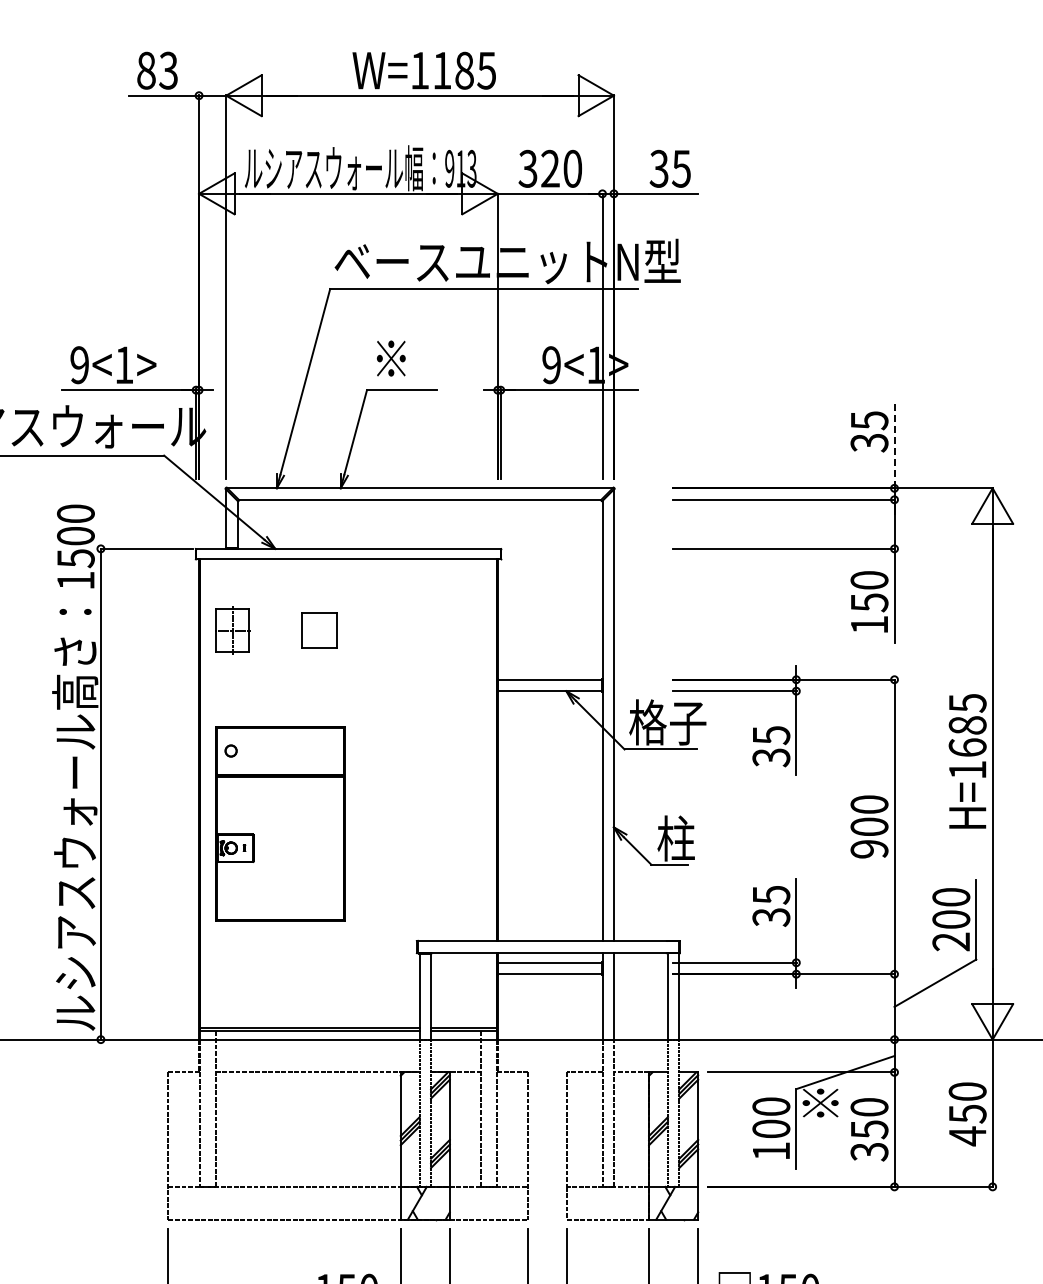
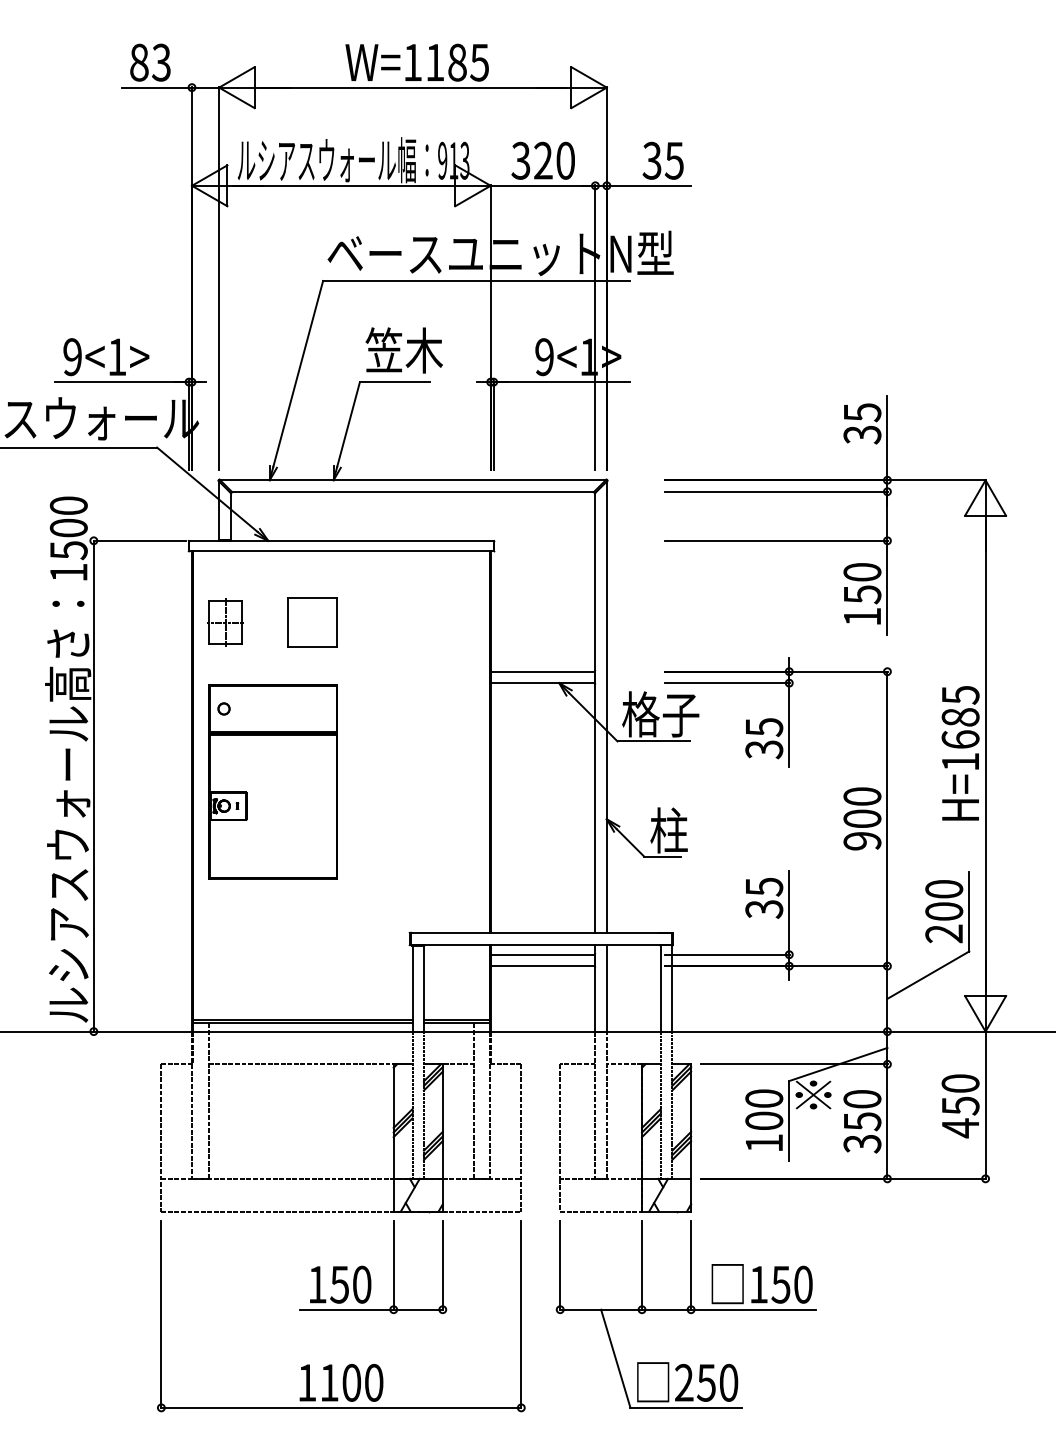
text: (410, 358) -> (403, 350), ※ -> 笠木
line: (894, 445) -> (887, 437), dashed -> solid
part: (319, 630) -> (312, 622), size x1.43
part: (279, 823) -> (272, 781), moved

